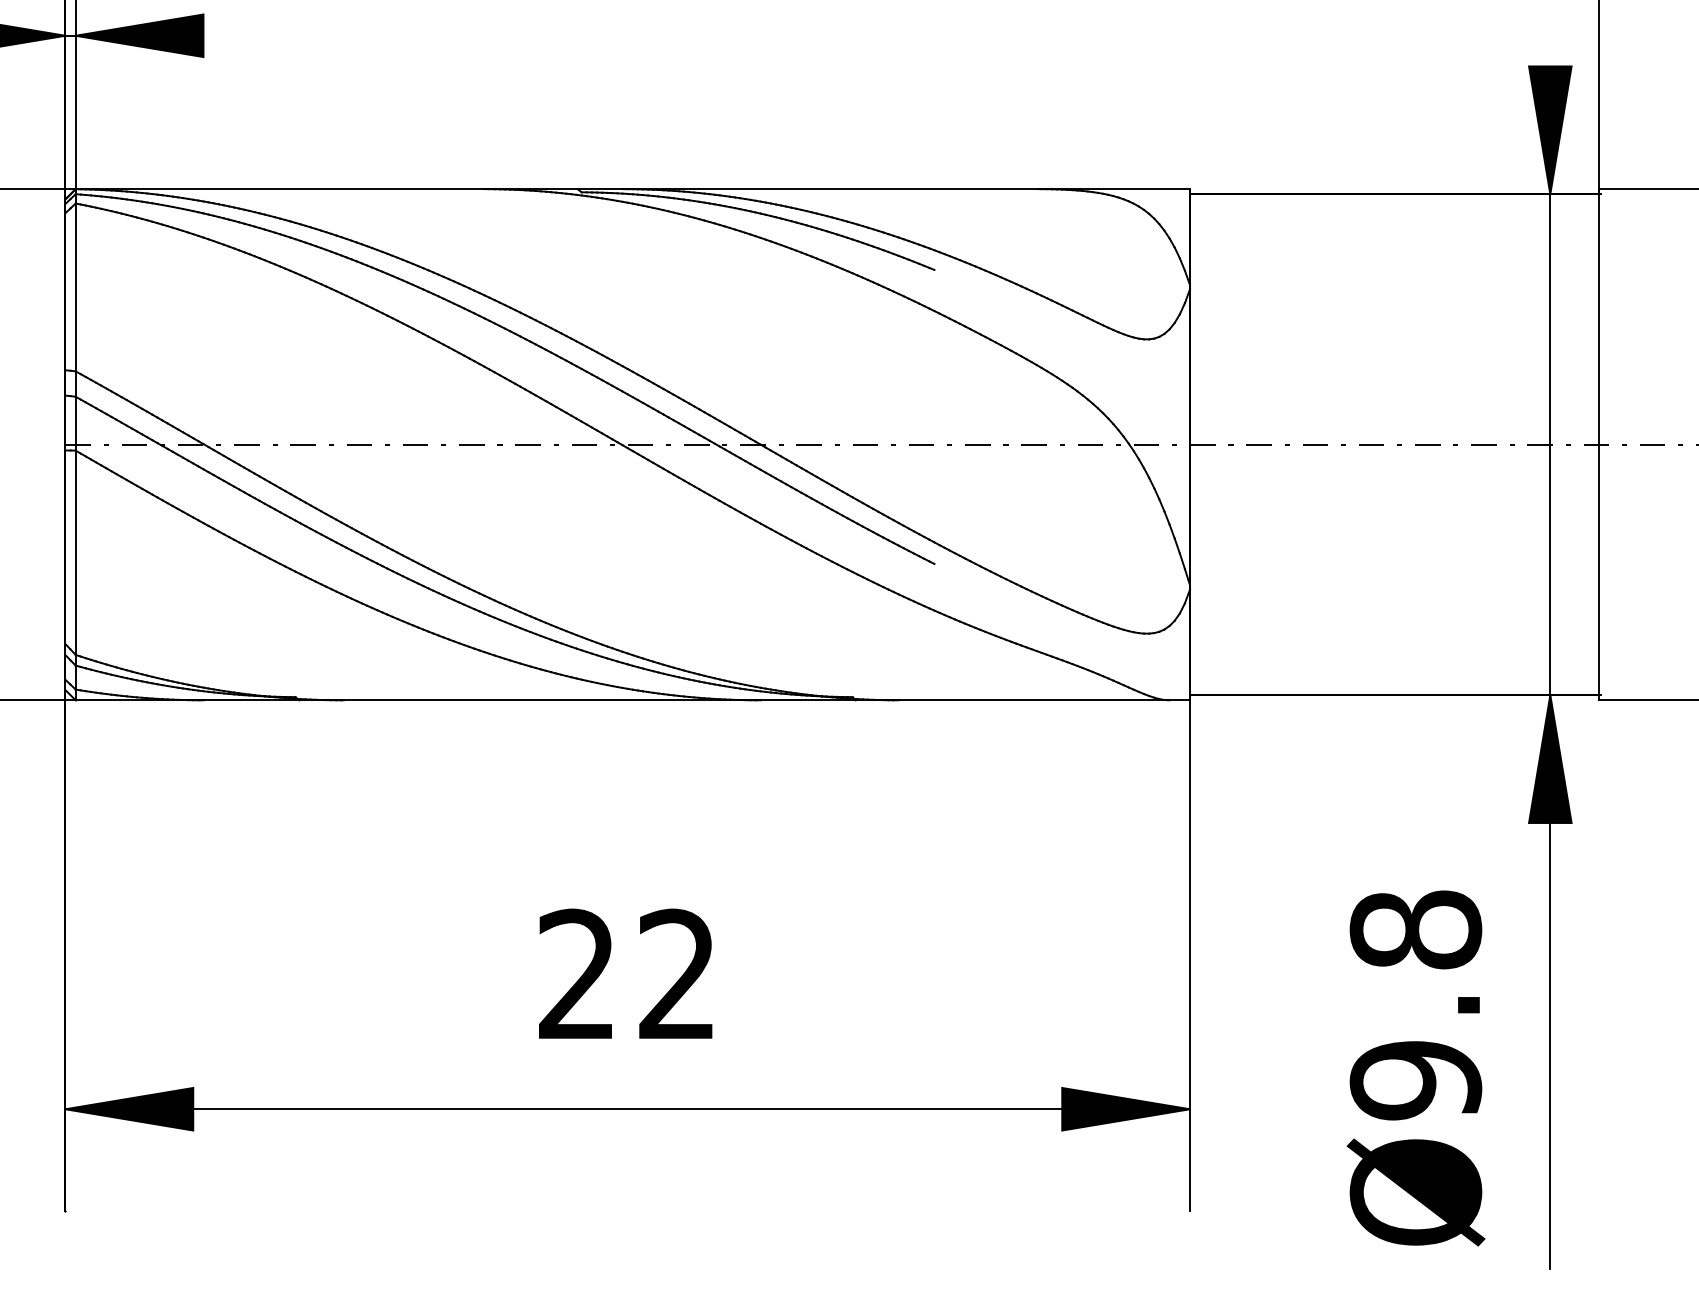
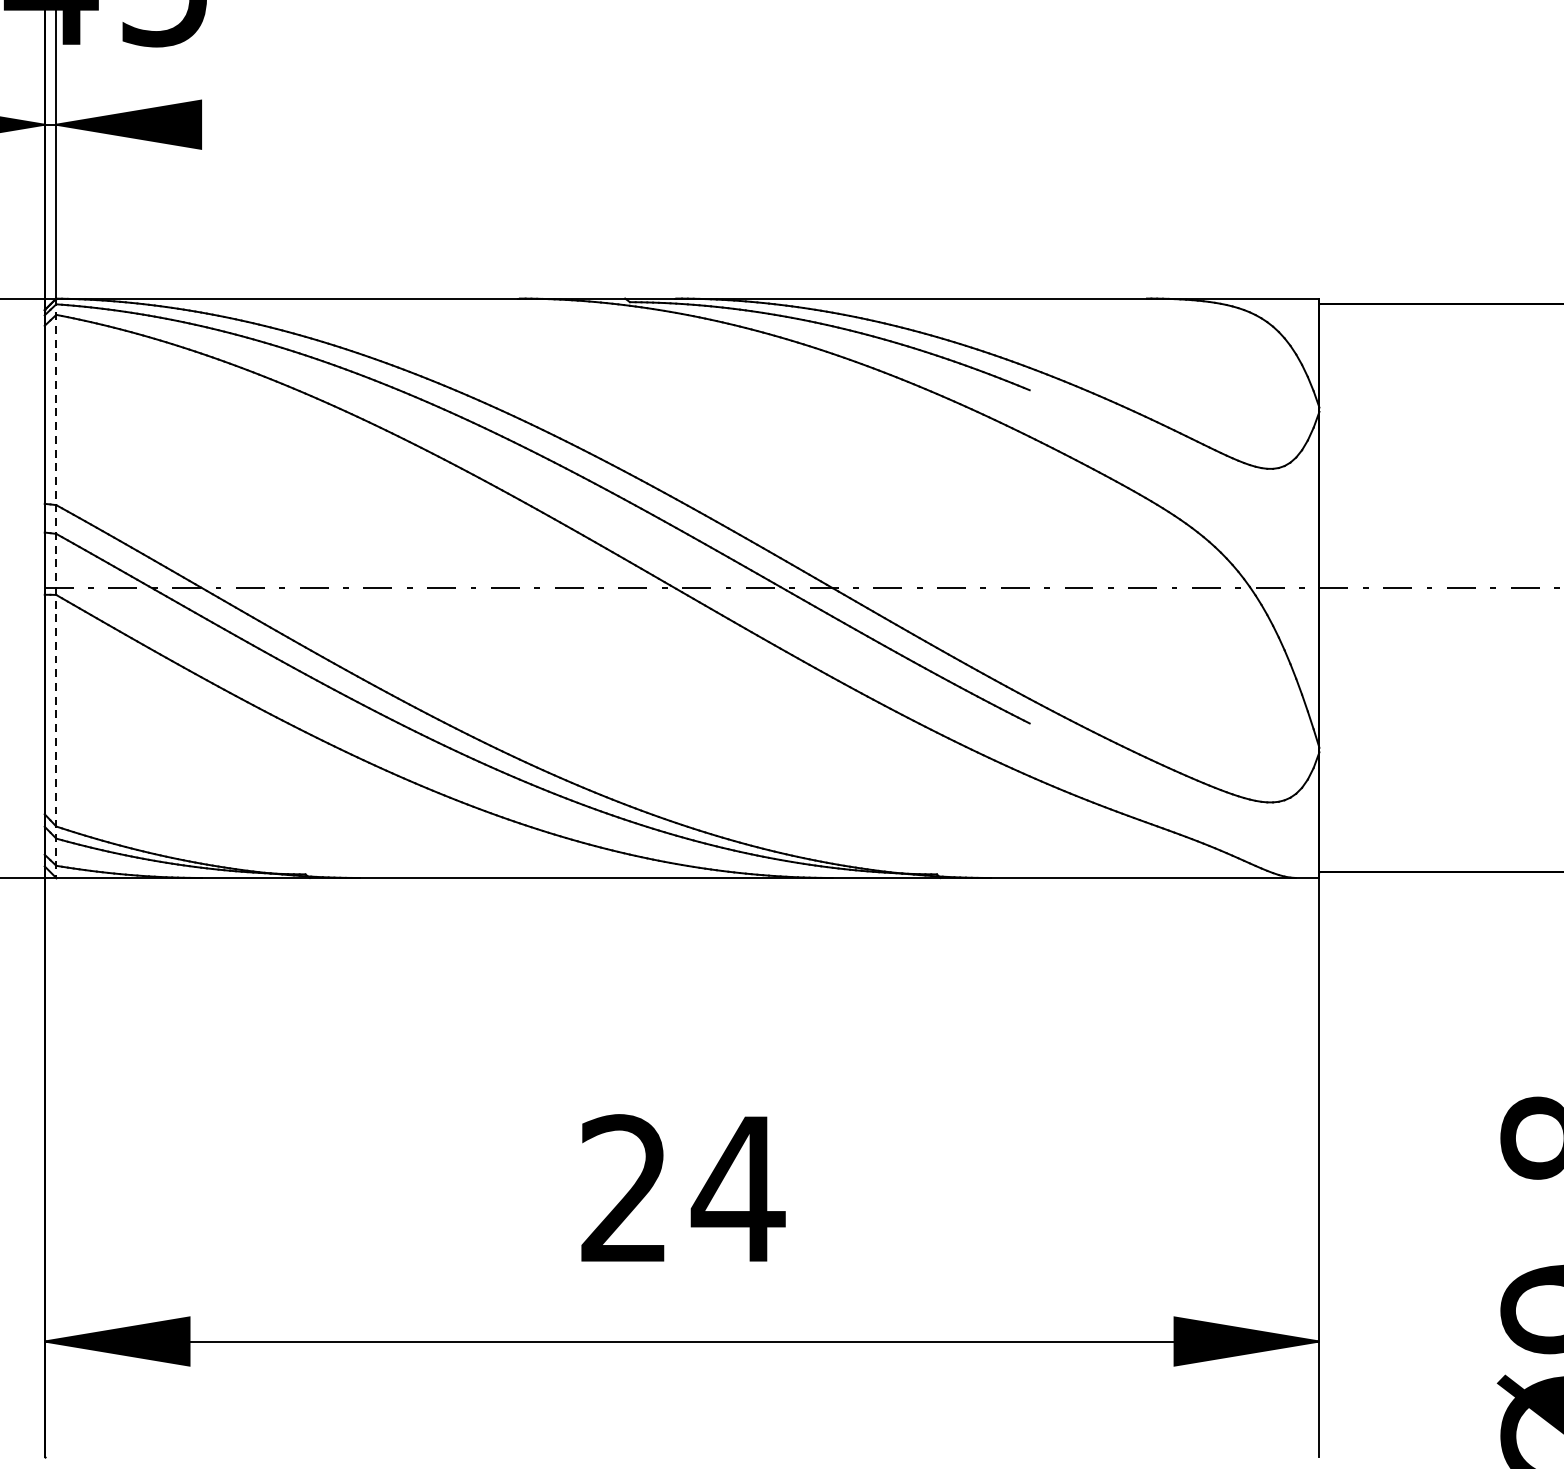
line: (75, 444) -> (56, 588), solid -> dashed
text: (677, 973) -> (738, 1187), 22 -> 24

